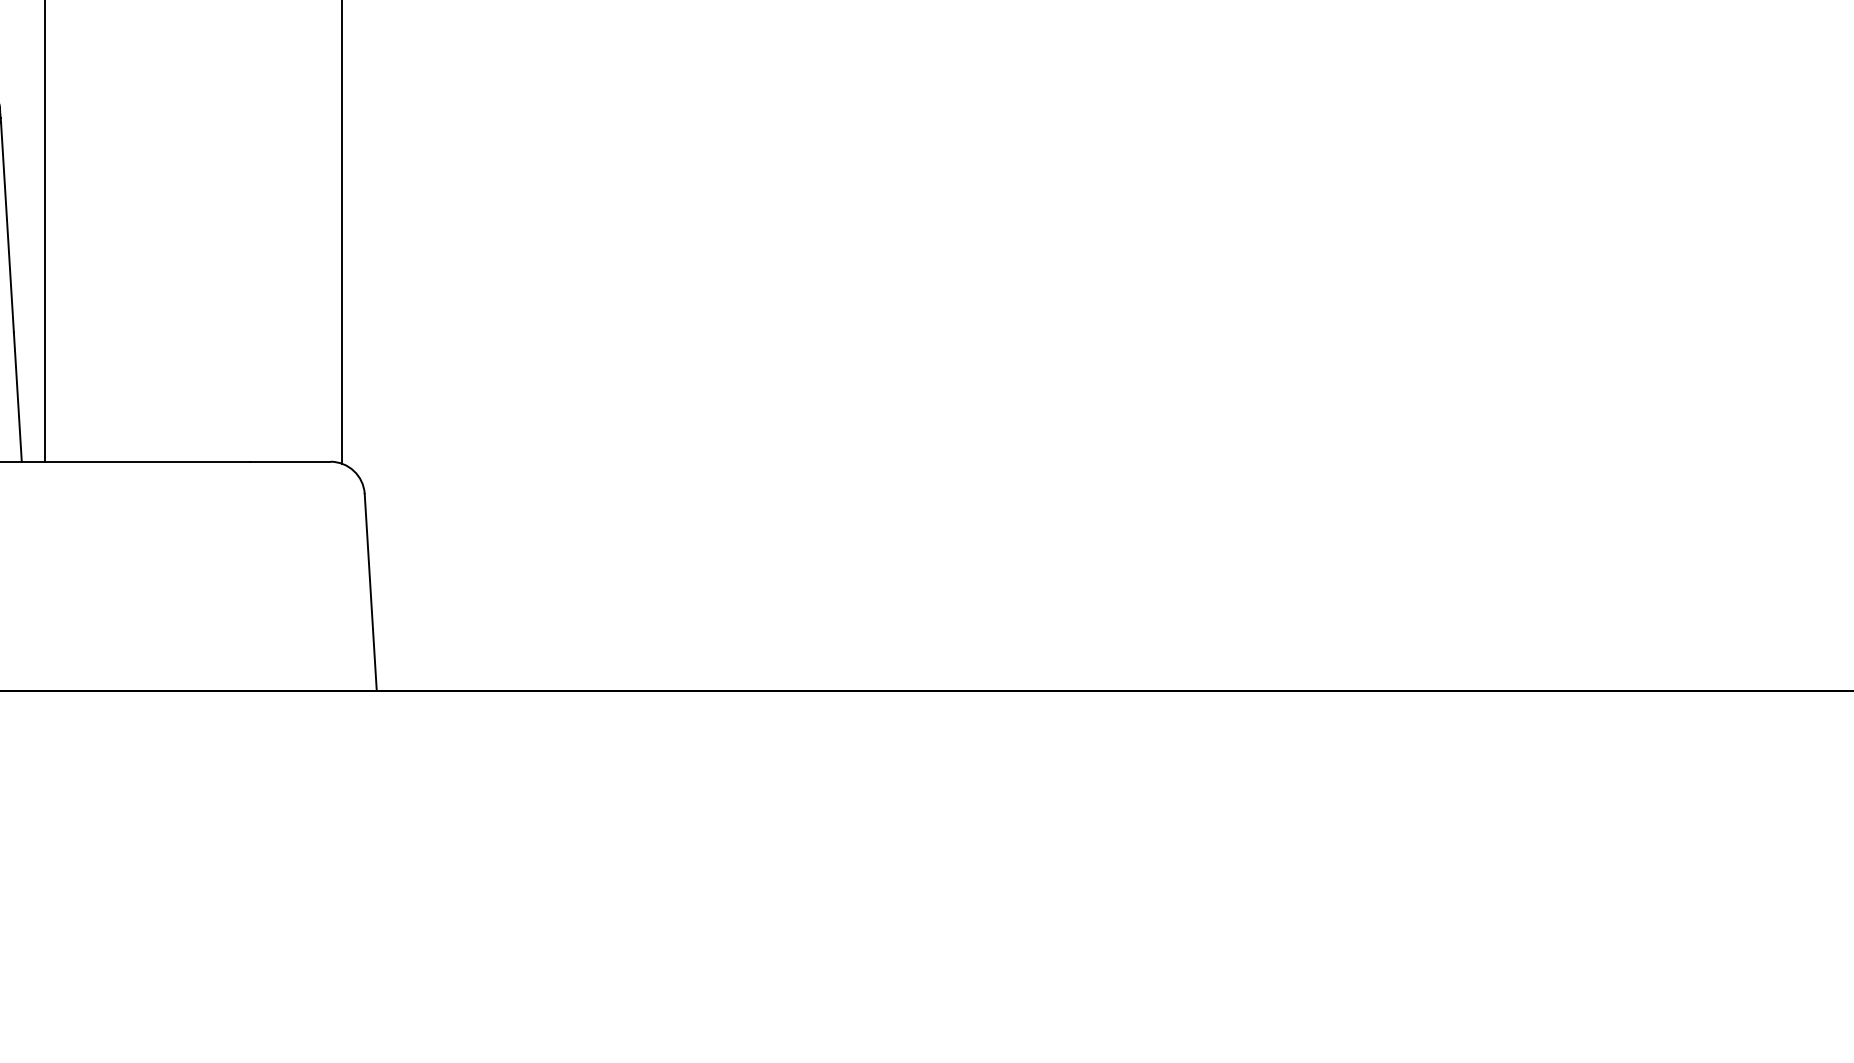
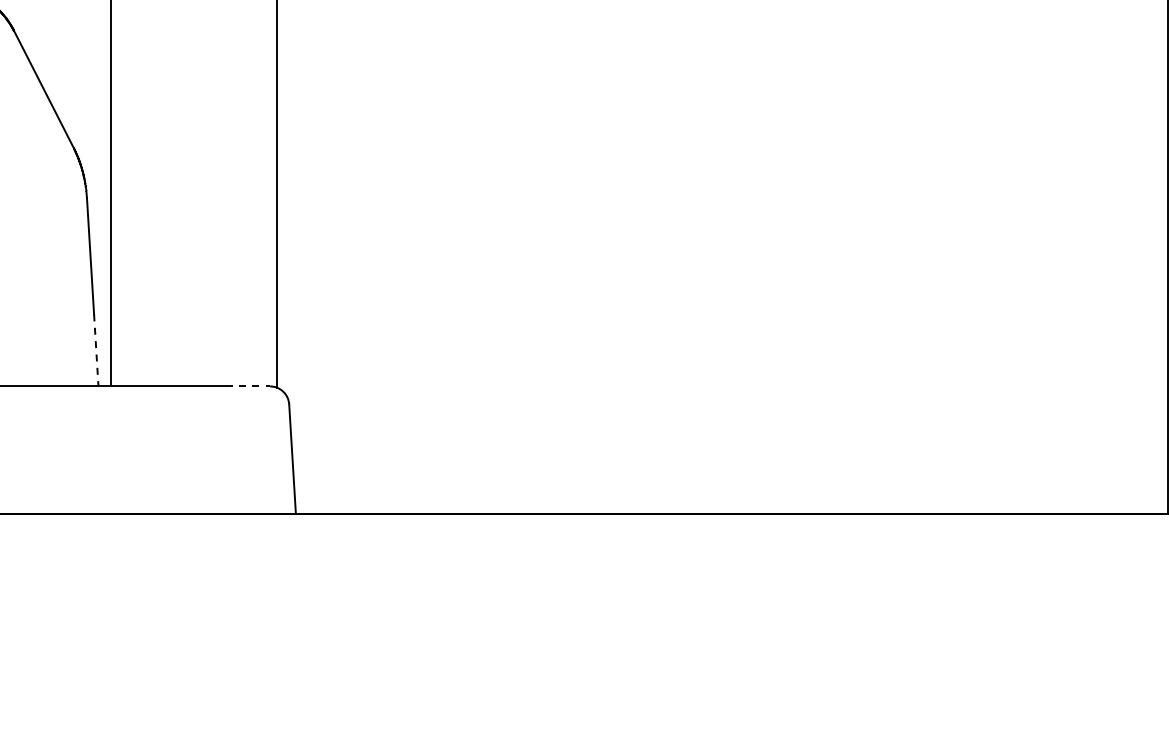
line: (18, 397) -> (96, 350), solid -> dashed
line: (291, 461) -> (248, 386), solid -> dashed

